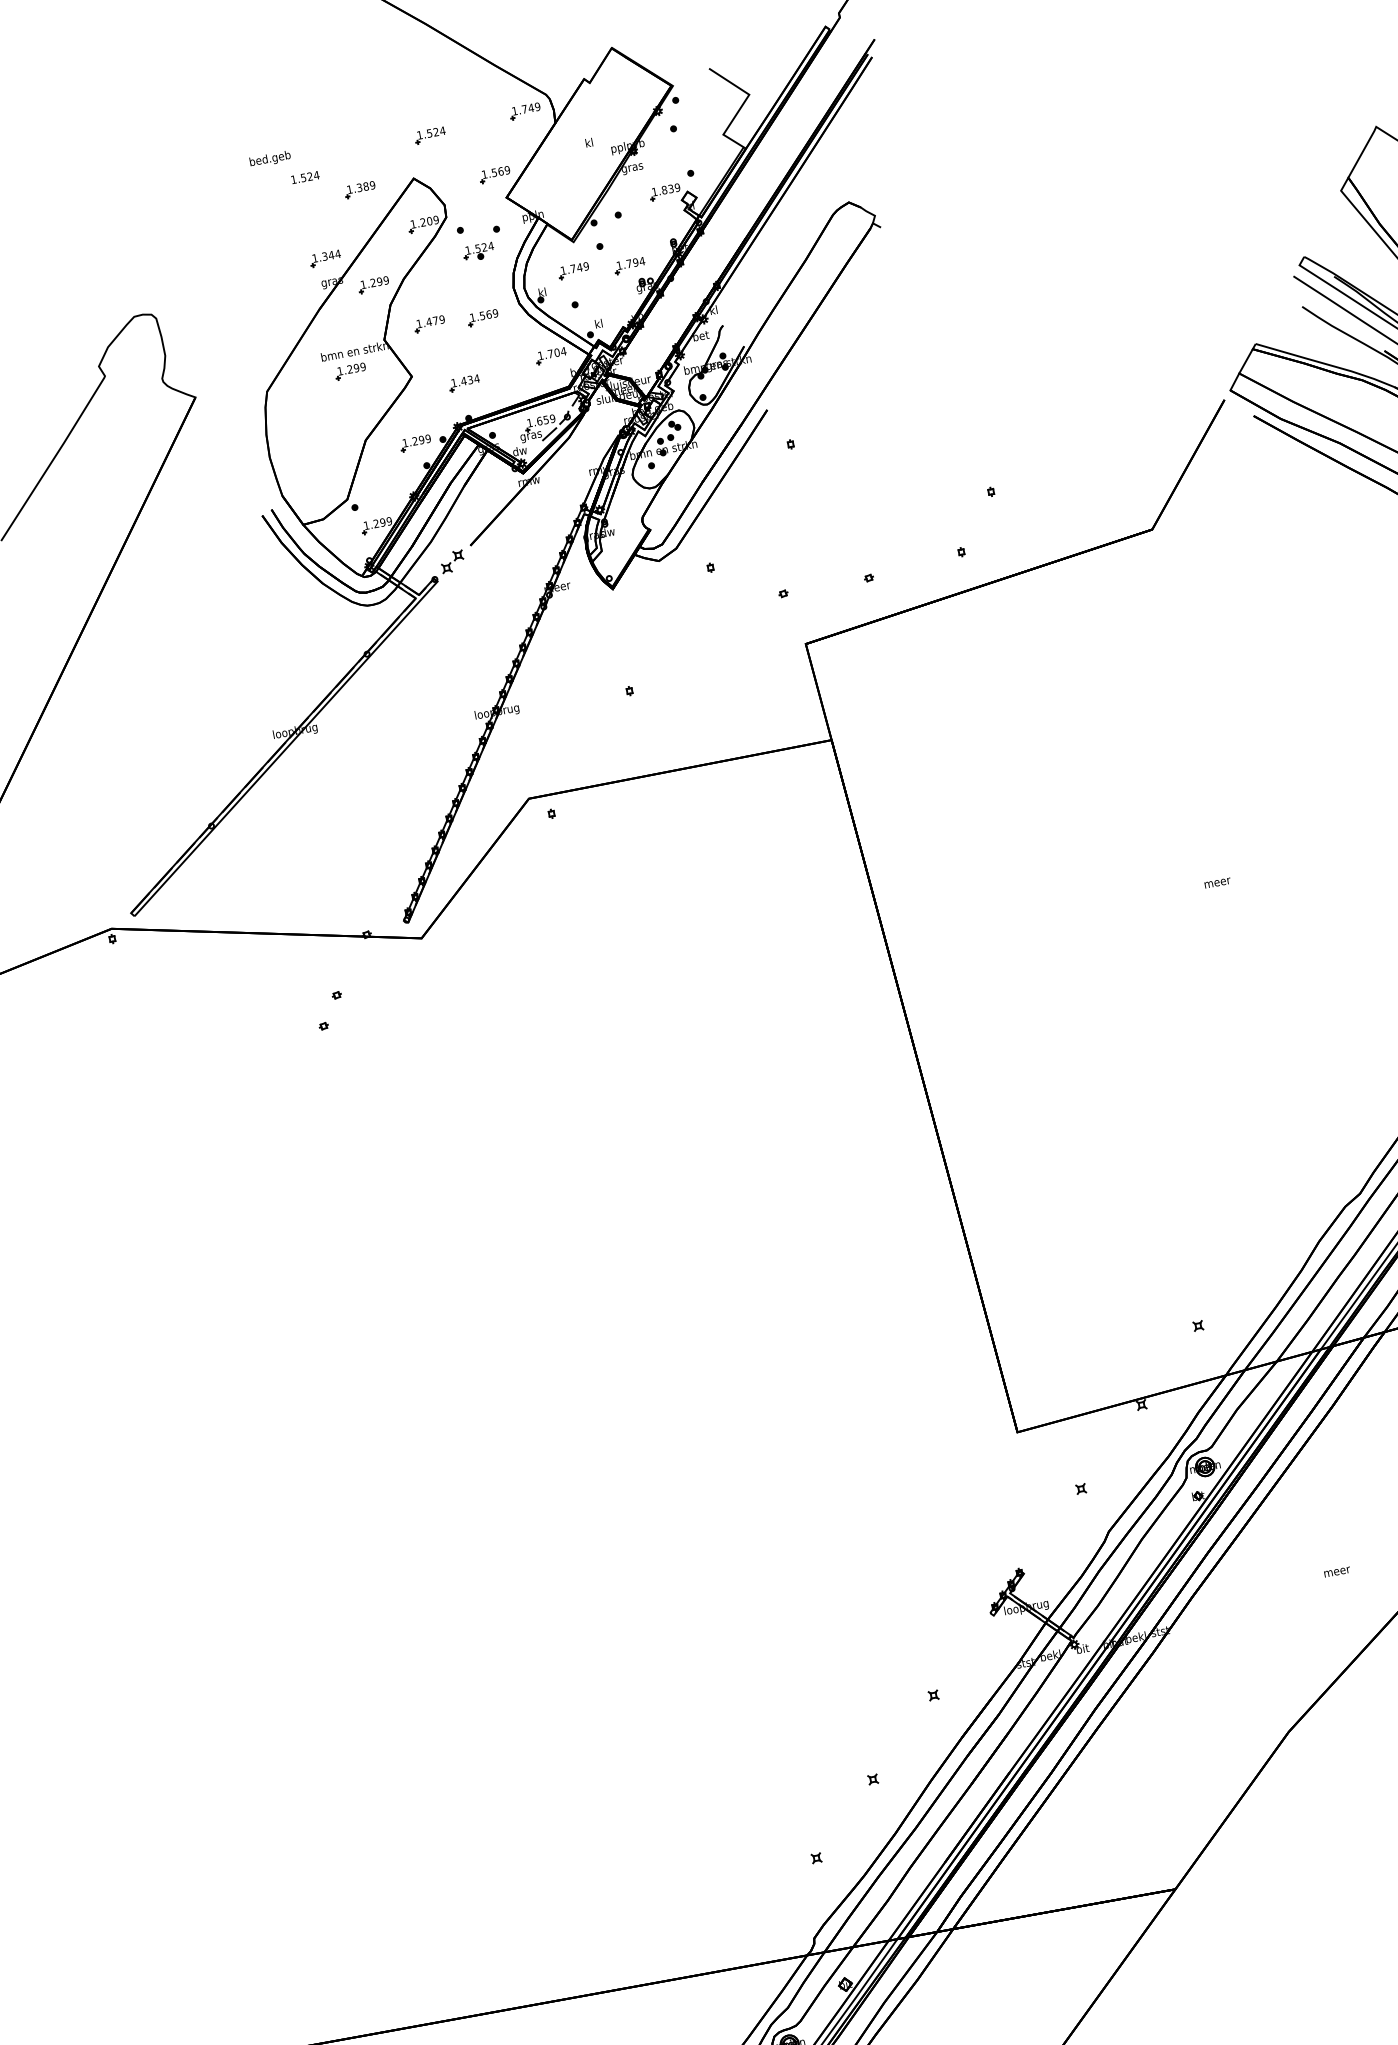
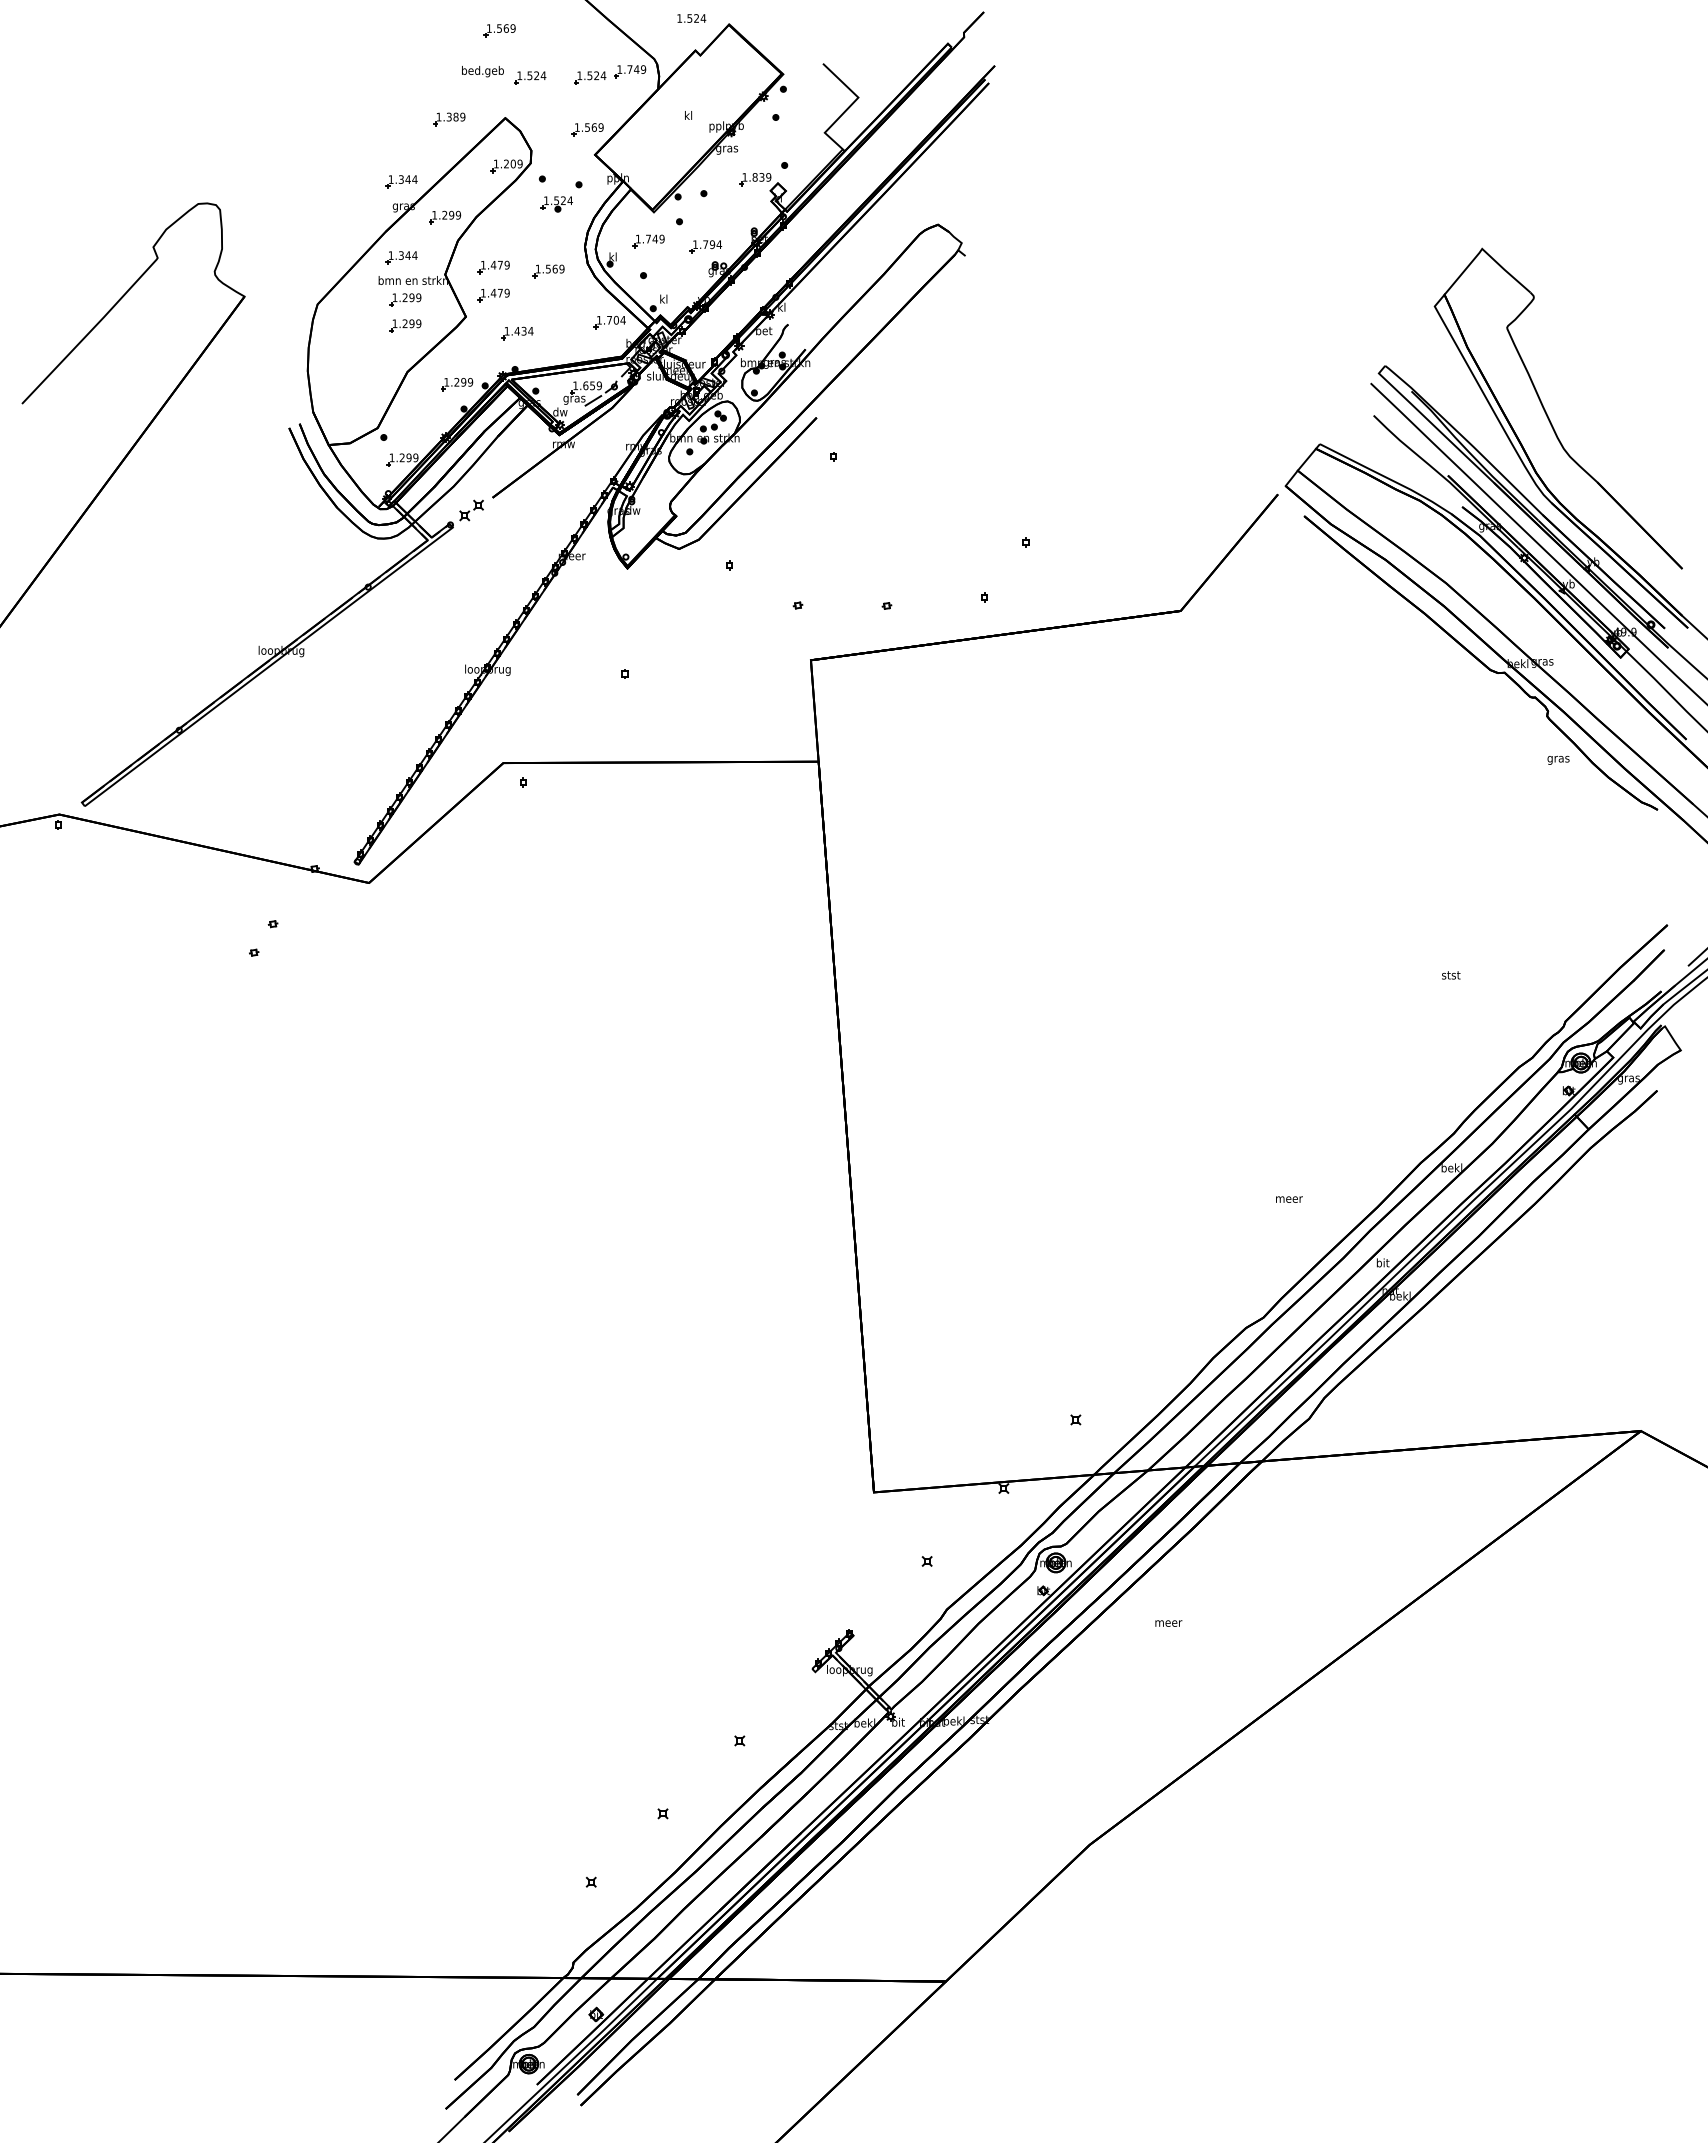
part: (392, 95) -> (499, 30), added
part: (488, 124) -> (590, 77), added
text: (269, 159) -> (482, 71), moved
text: (305, 177) -> (691, 18), moved
part: (339, 331) -> (401, 257), added
part: (434, 351) -> (493, 295), added
part: (355, 395) -> (405, 325), added
text: (1217, 882) -> (1289, 1199), moved
text: (1337, 1572) -> (1168, 1623), moved

